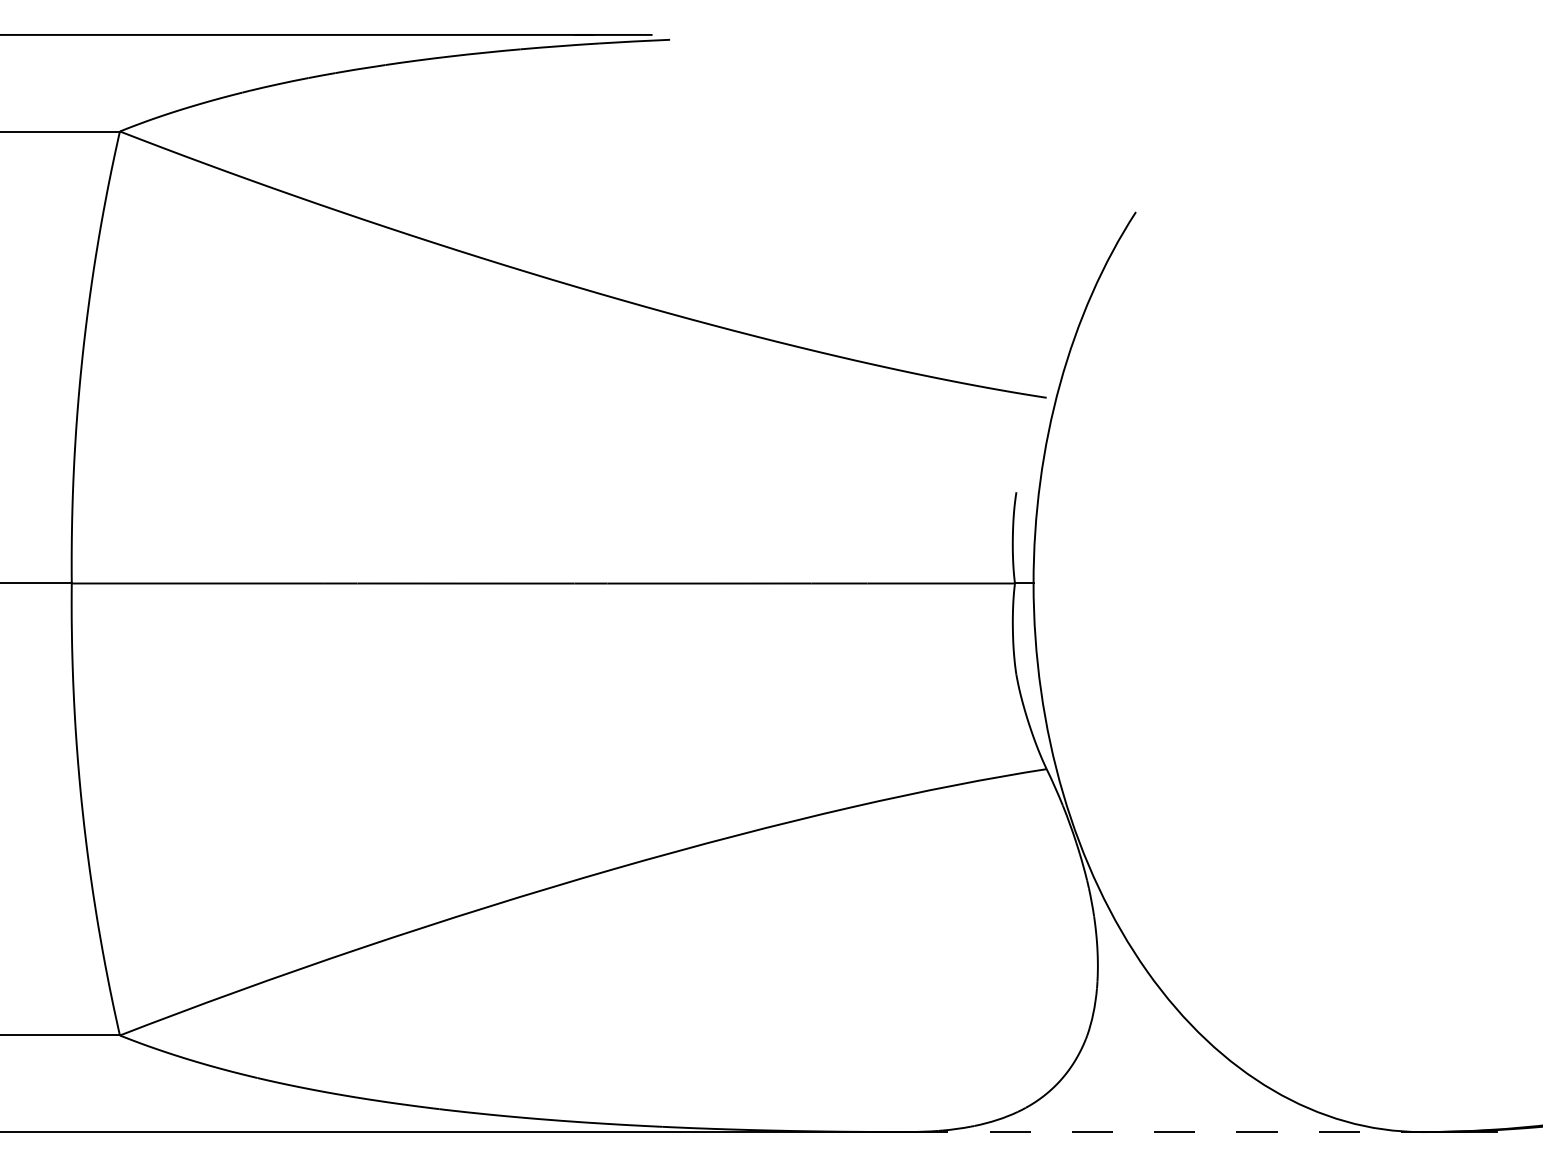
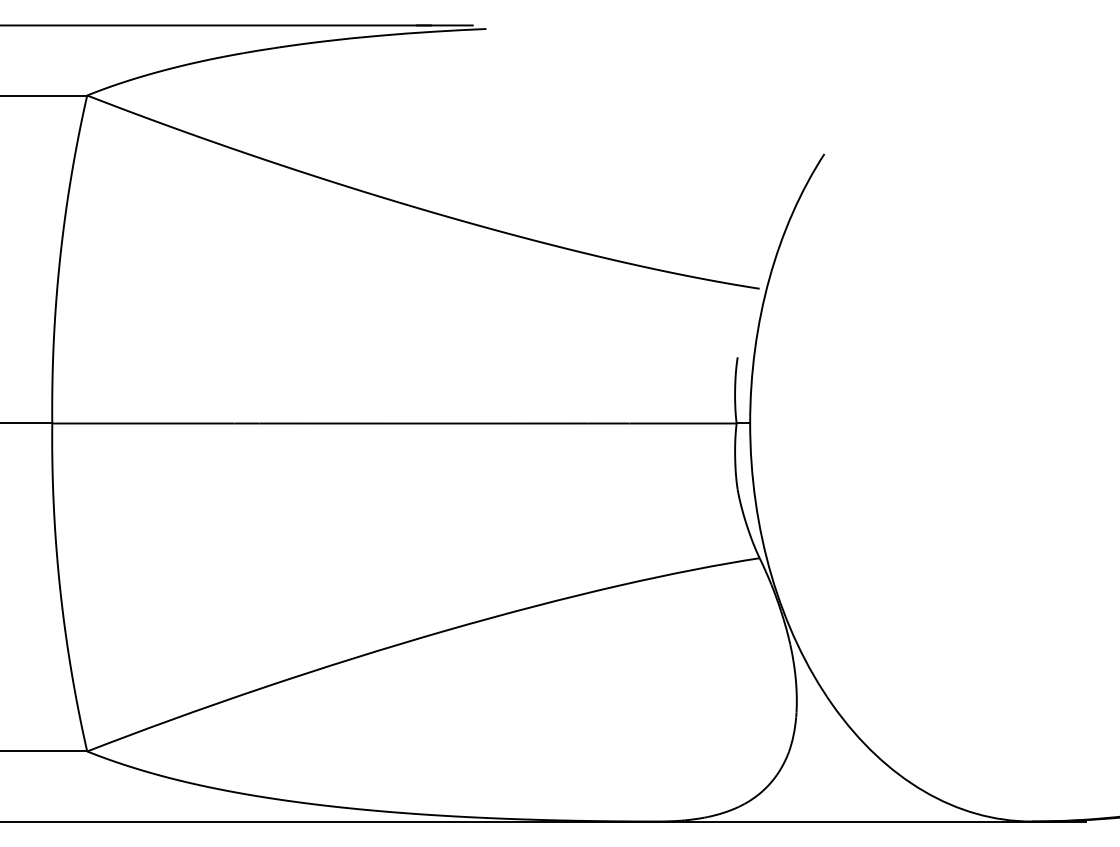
line: (1164, 1132) -> (845, 821), dashed -> solid

